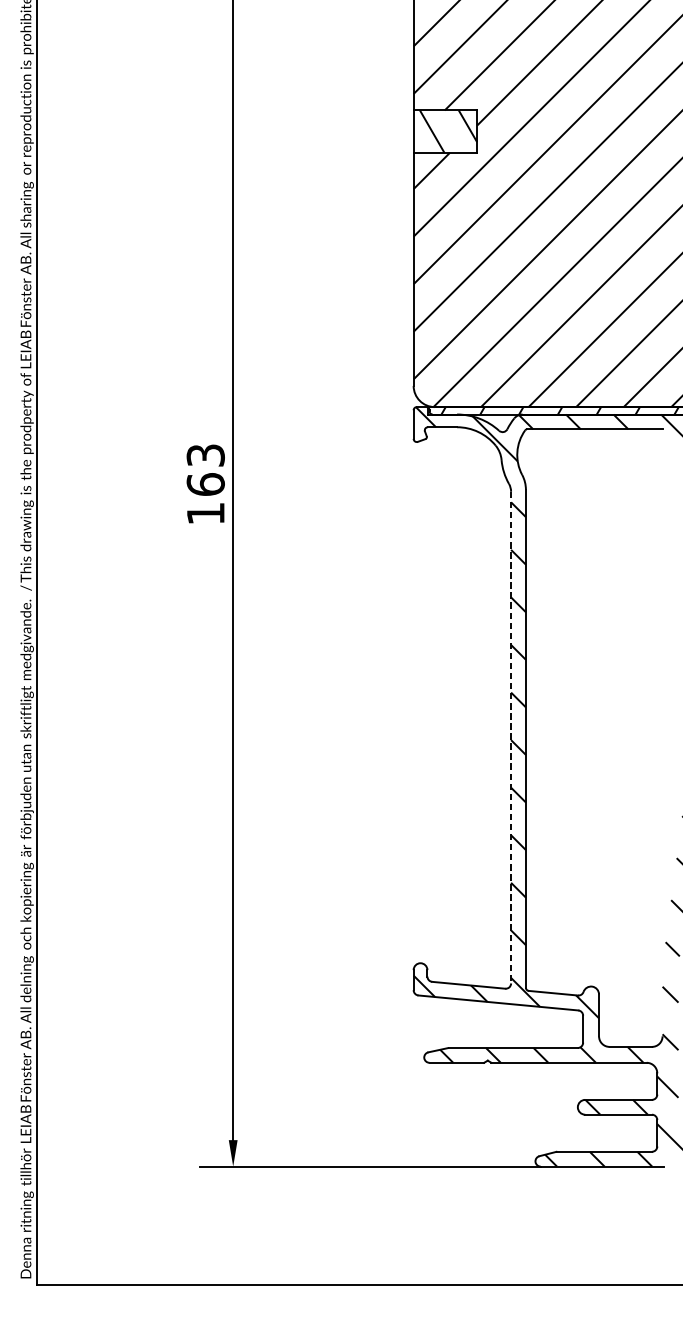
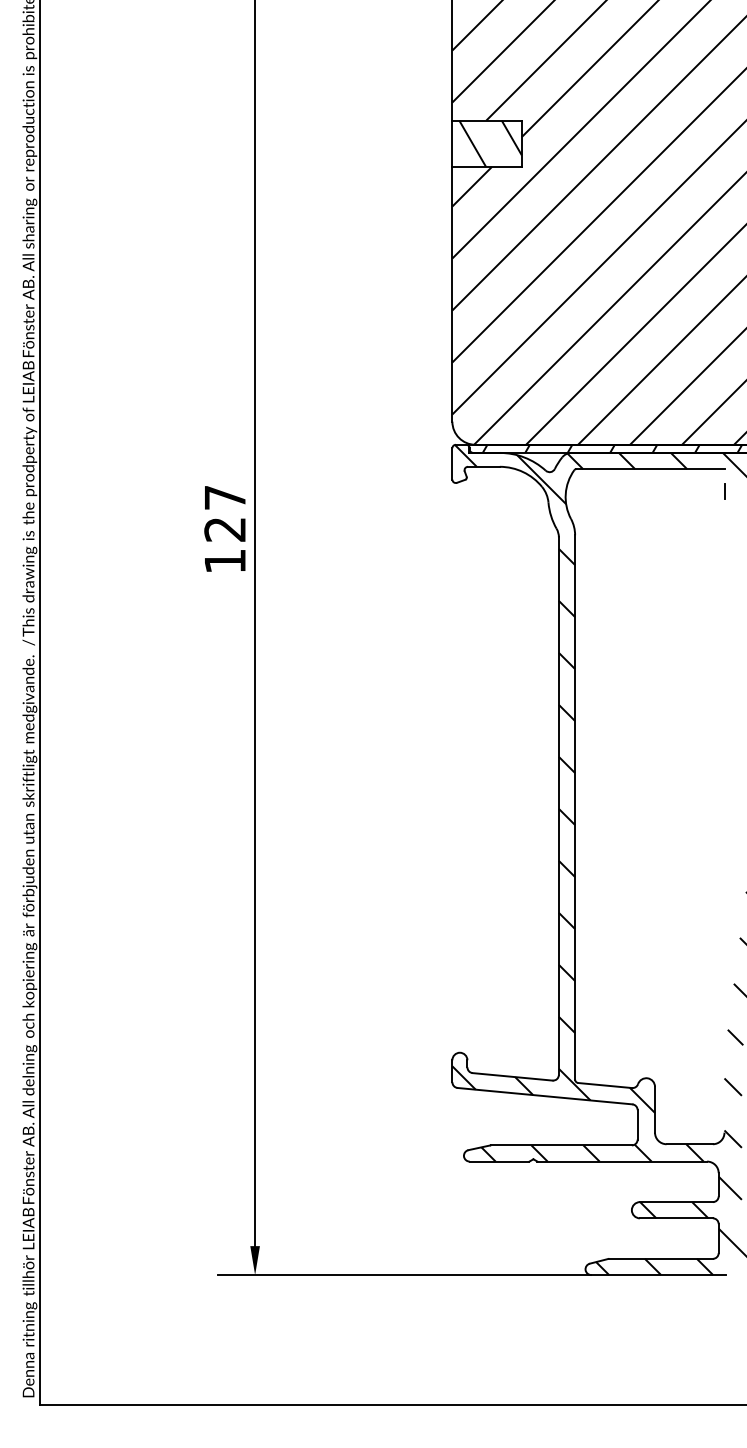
line: (662, 449) -> (724, 491), added
text: (206, 469) -> (225, 513), 163 -> 127
line: (510, 737) -> (558, 806), dashed -> solid

